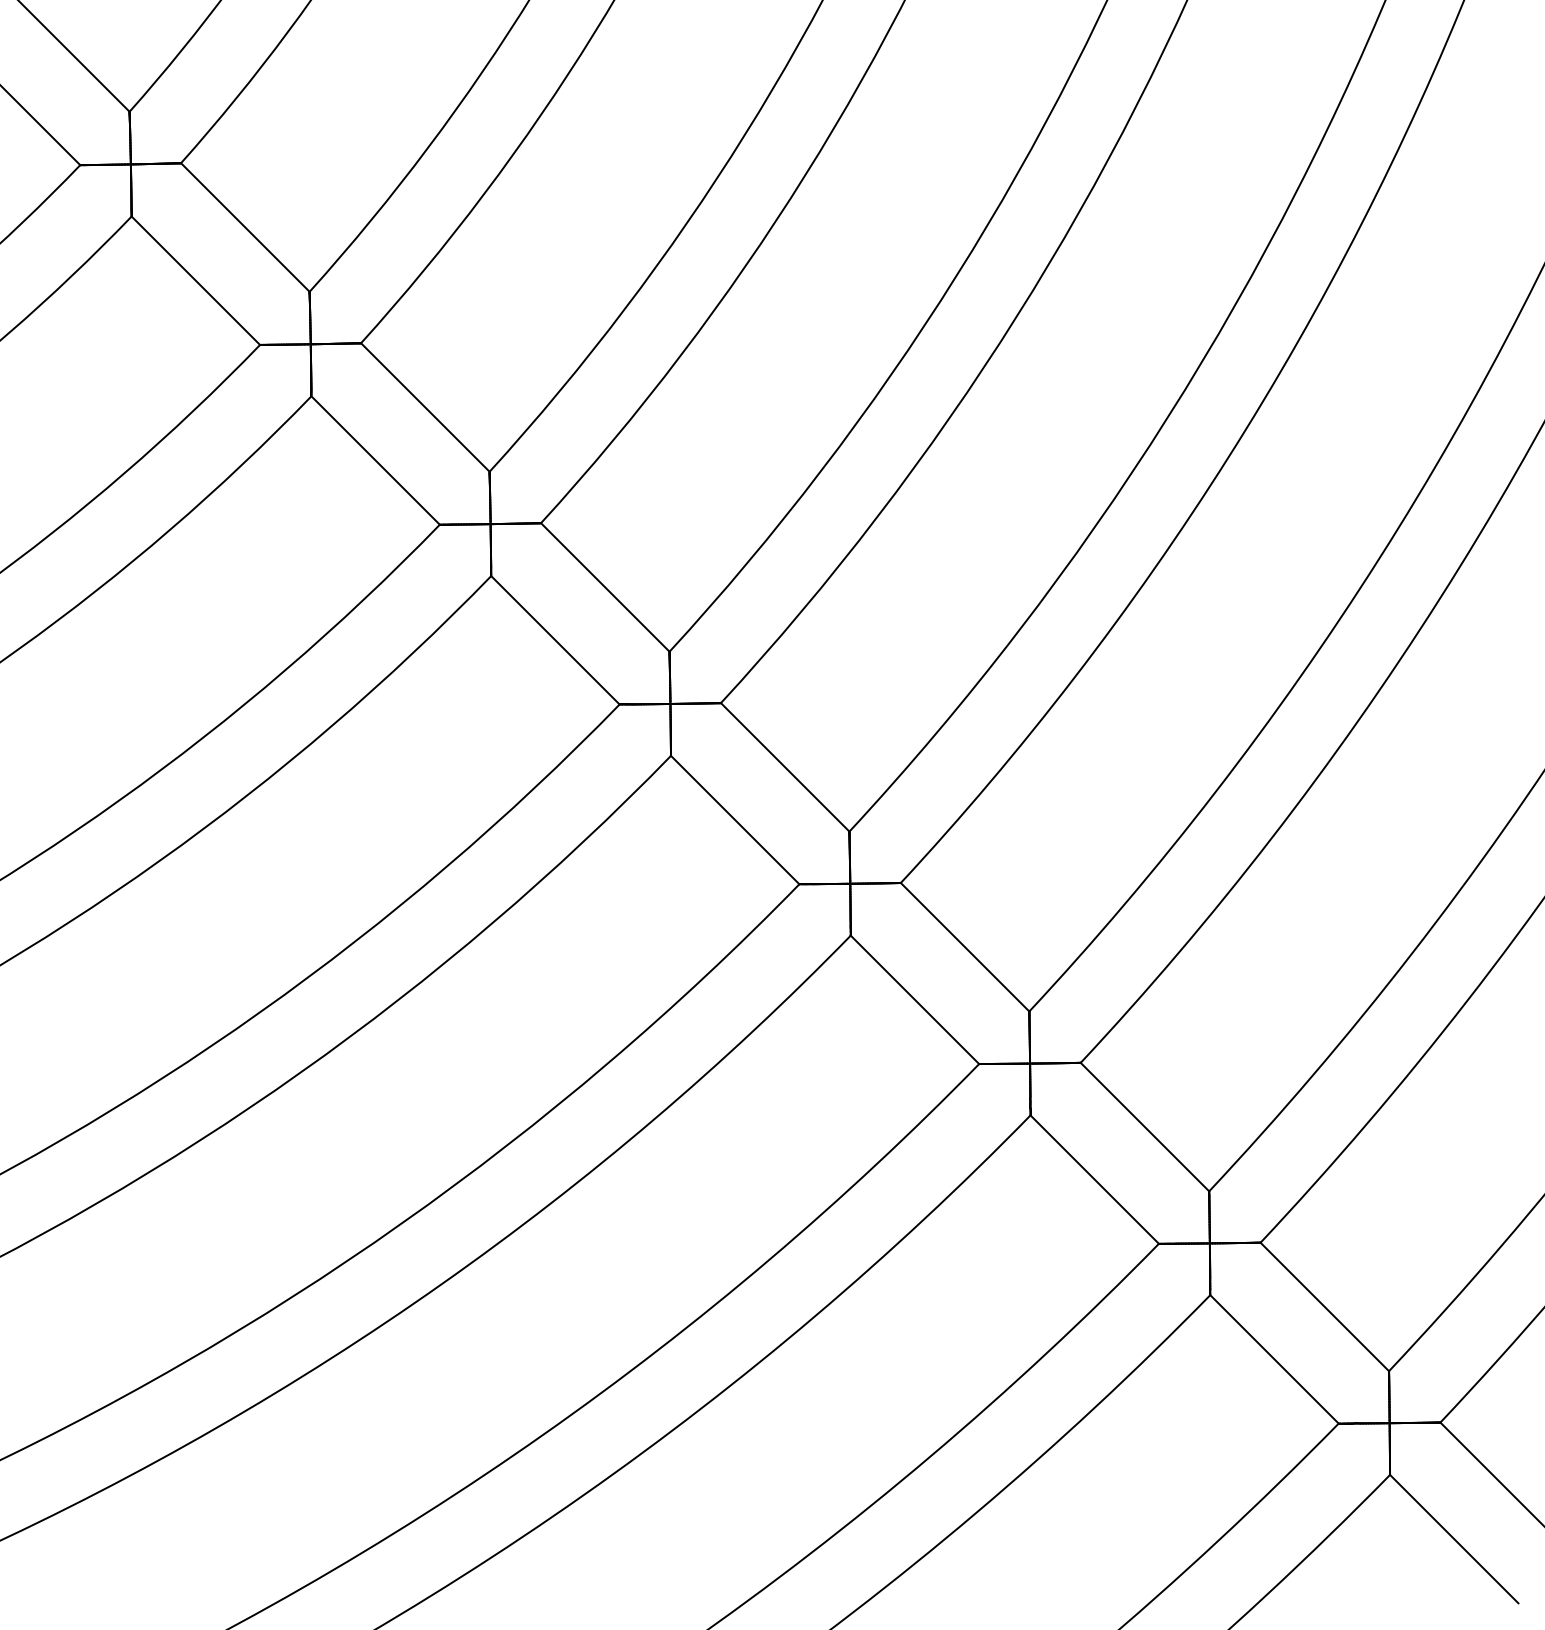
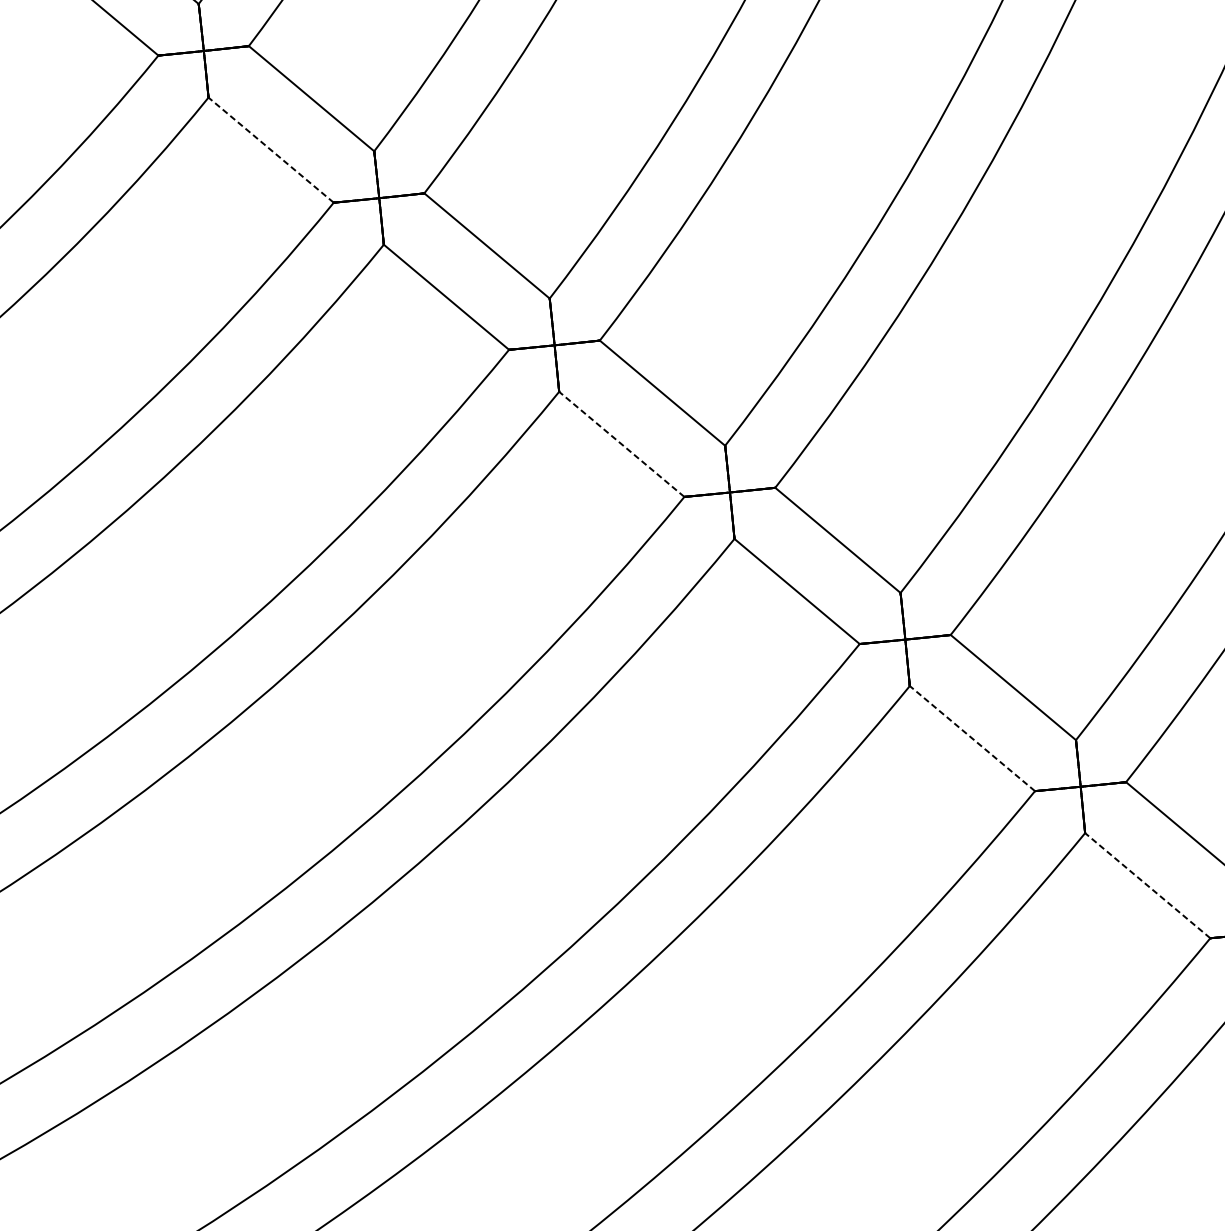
line: (375, 460) -> (271, 150), solid -> dashed
line: (735, 820) -> (622, 444), solid -> dashed
line: (1094, 1179) -> (972, 738), solid -> dashed
line: (1274, 1359) -> (1147, 885), solid -> dashed

